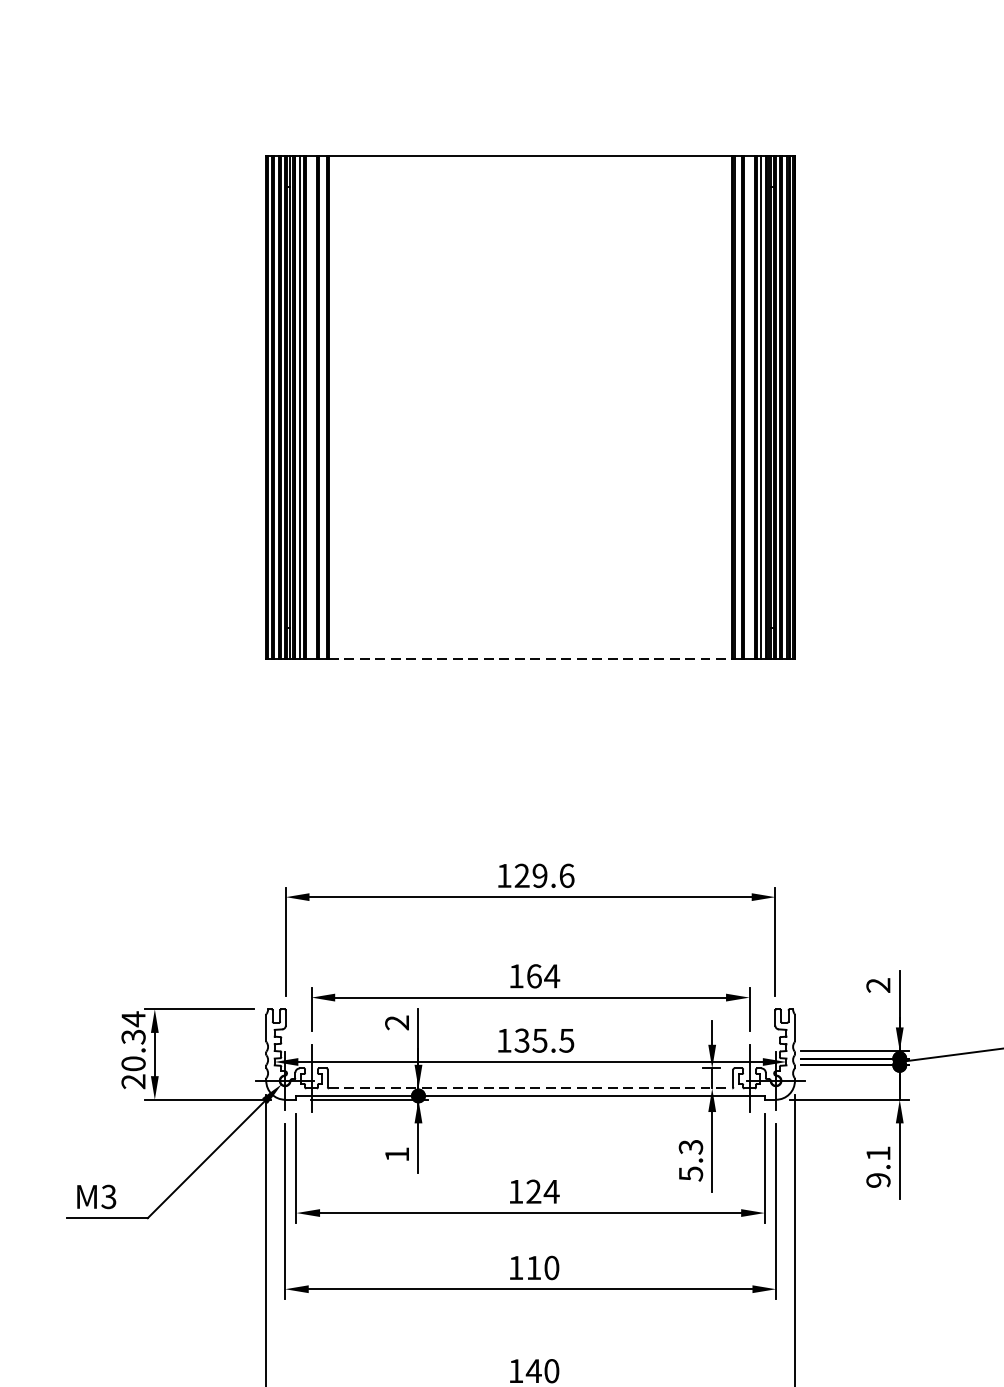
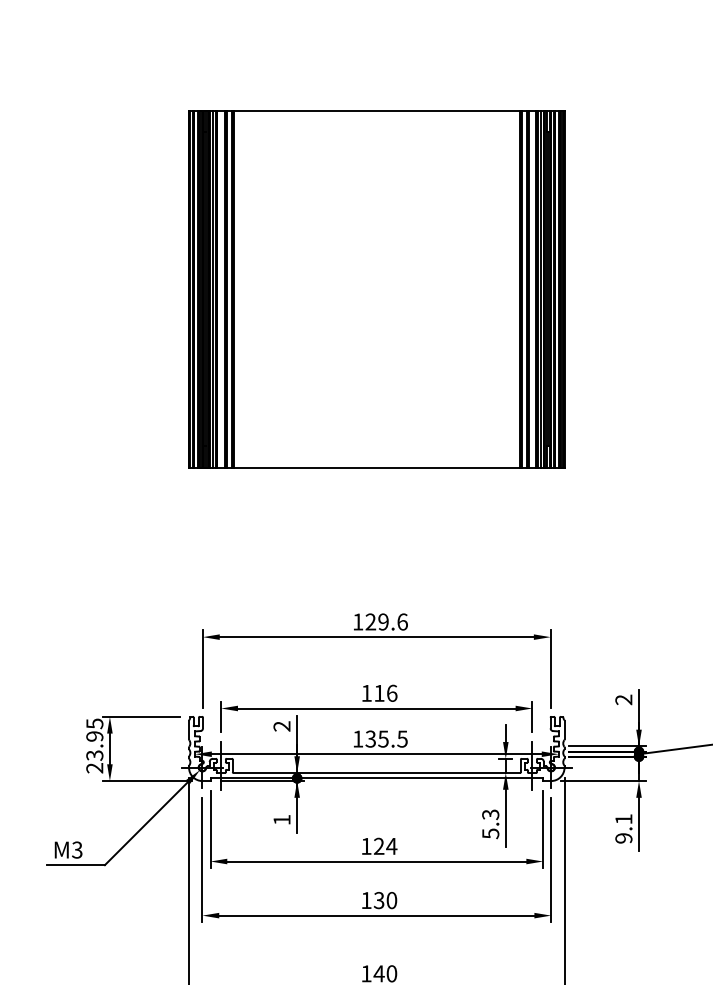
line: (531, 658) -> (377, 467), dashed -> solid
text: (542, 975) -> (385, 692), 164 -> 116
text: (133, 1041) -> (94, 739), 20.34 -> 23.95
line: (531, 1089) -> (377, 773), dashed -> solid
text: (532, 1267) -> (378, 900), 110 -> 130

